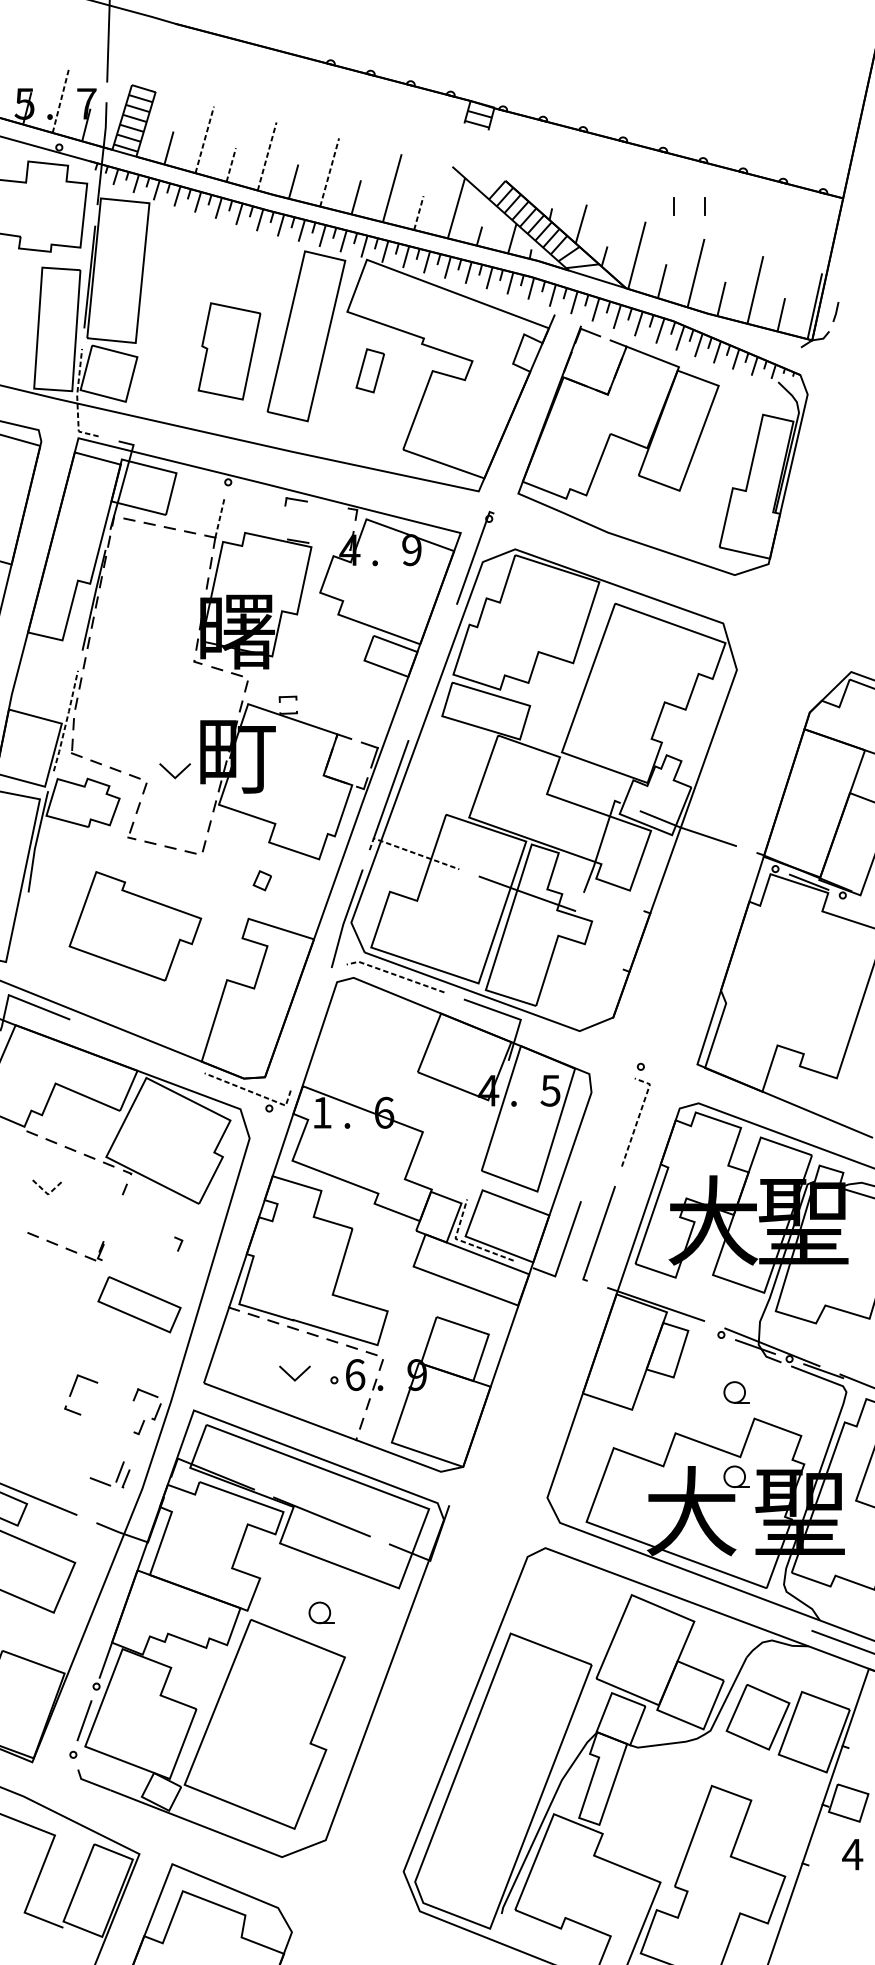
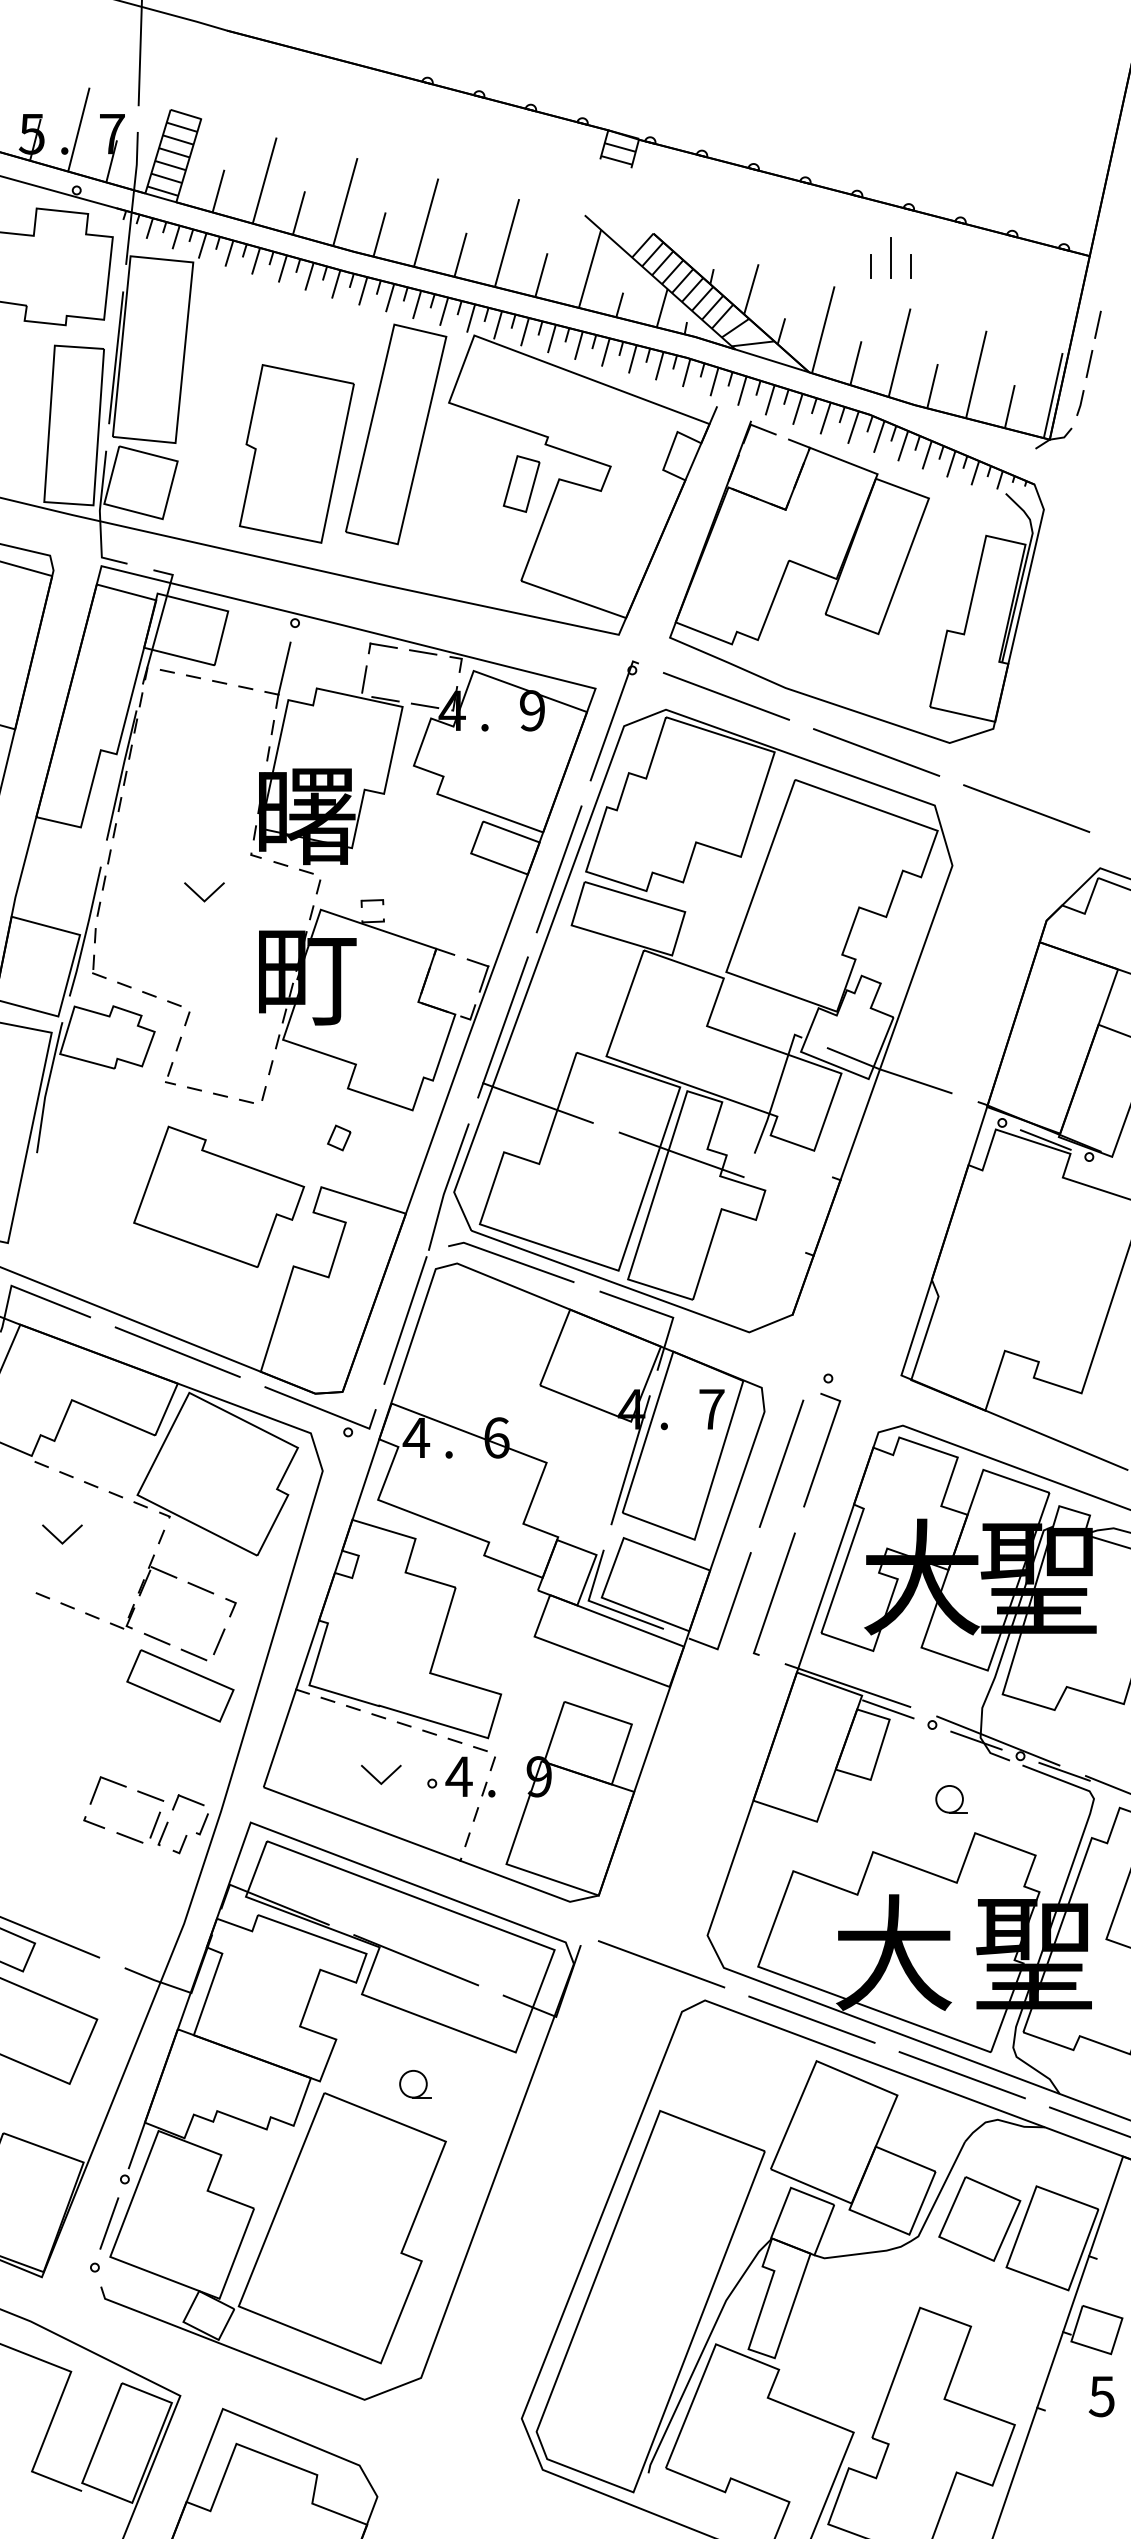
line: (61, 100) -> (79, 129), dashed -> solid
line: (204, 139) -> (264, 180), dashed -> solid
line: (267, 156) -> (345, 202), dashed -> solid
line: (231, 165) -> (299, 213), dashed -> solid
line: (329, 172) -> (426, 222), dashed -> solid
line: (689, 199) -> (891, 257), added
line: (418, 213) -> (541, 275), dashed -> solid
line: (849, 251) -> (1097, 324), added
line: (842, 281) -> (1089, 363), added
part: (229, 351) -> (296, 453), size x1.43
part: (370, 370) -> (521, 483), moved
line: (77, 399) -> (100, 516), dashed -> solid
line: (327, 505) -> (423, 652), added
line: (220, 517) -> (284, 668), dashed -> solid
line: (281, 525) -> (364, 679), added
line: (562, 539) -> (726, 696), added
line: (328, 546) -> (424, 705), added
line: (678, 582) -> (876, 752), added
line: (794, 625) -> (1026, 808), added
line: (432, 672) -> (558, 869), added
line: (66, 721) -> (86, 932), dashed -> solid
line: (172, 774) -> (200, 896), moved
line: (410, 851) -> (530, 1100), dashed -> solid
part: (135, 926) -> (219, 1196), moved
line: (394, 974) -> (510, 1259), dashed -> solid
line: (313, 1021) -> (405, 1320), added
line: (137, 1045) -> (177, 1351), added
text: (550, 1090) -> (711, 1409), 5 -> 7
line: (252, 1092) -> (326, 1411), dashed -> solid
text: (322, 1112) -> (416, 1437), 1 -> 4
line: (638, 1117) -> (825, 1443), dashed -> solid
line: (487, 1130) -> (630, 1460), added
line: (604, 1132) -> (781, 1463), added
line: (48, 1194) -> (62, 1543), dashed -> solid
part: (121, 1219) -> (157, 1575), added
line: (155, 1228) -> (200, 1587), added
line: (464, 1242) -> (600, 1605), dashed -> solid
line: (121, 1268) -> (156, 1638), added
line: (169, 1270) -> (219, 1641), added
line: (149, 1280) -> (193, 1654), added
line: (687, 1322) -> (888, 1709), added
text: (354, 1374) -> (458, 1776), 6 -> 4
line: (116, 1389) -> (150, 1795), added
part: (117, 1476) -> (151, 1831), moved
part: (736, 1476) -> (951, 1908), removed
line: (511, 1520) -> (661, 1964), added
line: (627, 1562) -> (811, 2019), added
line: (743, 1606) -> (961, 2075), added
text: (852, 1854) -> (1101, 2396), 4 -> 5

